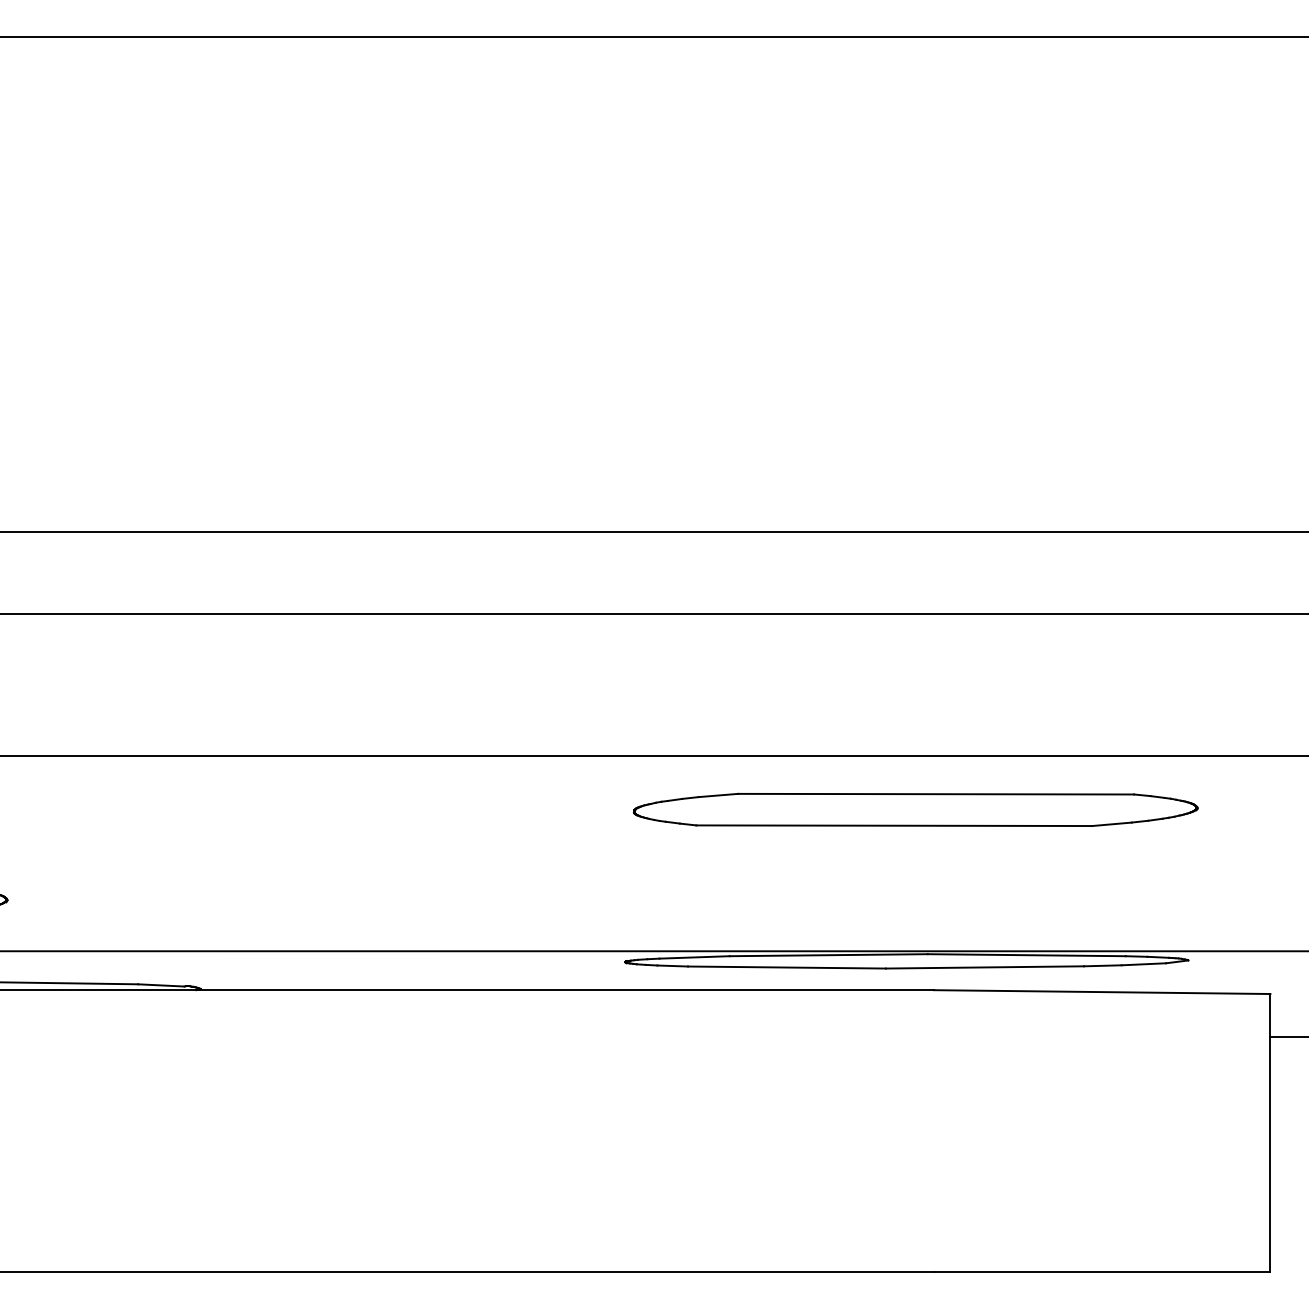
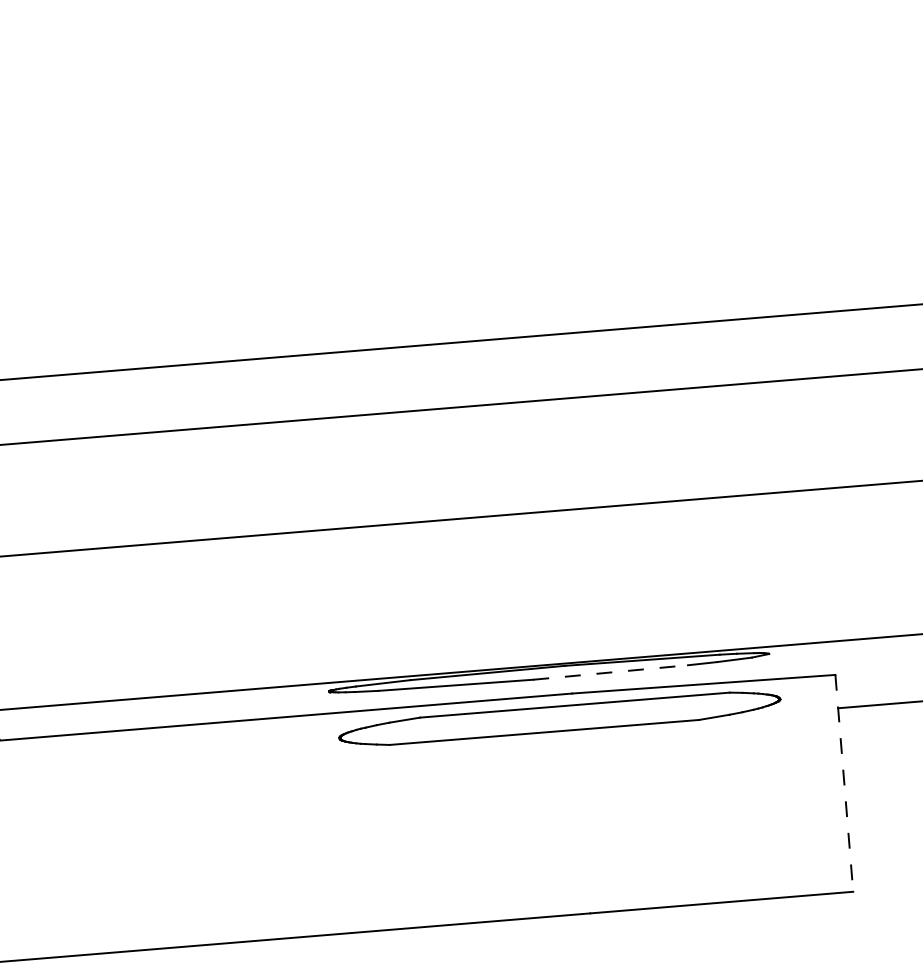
part: (915, 809) -> (559, 718), moved
line: (985, 967) -> (611, 672), solid -> dashed
line: (1270, 1132) -> (844, 783), solid -> dashed

